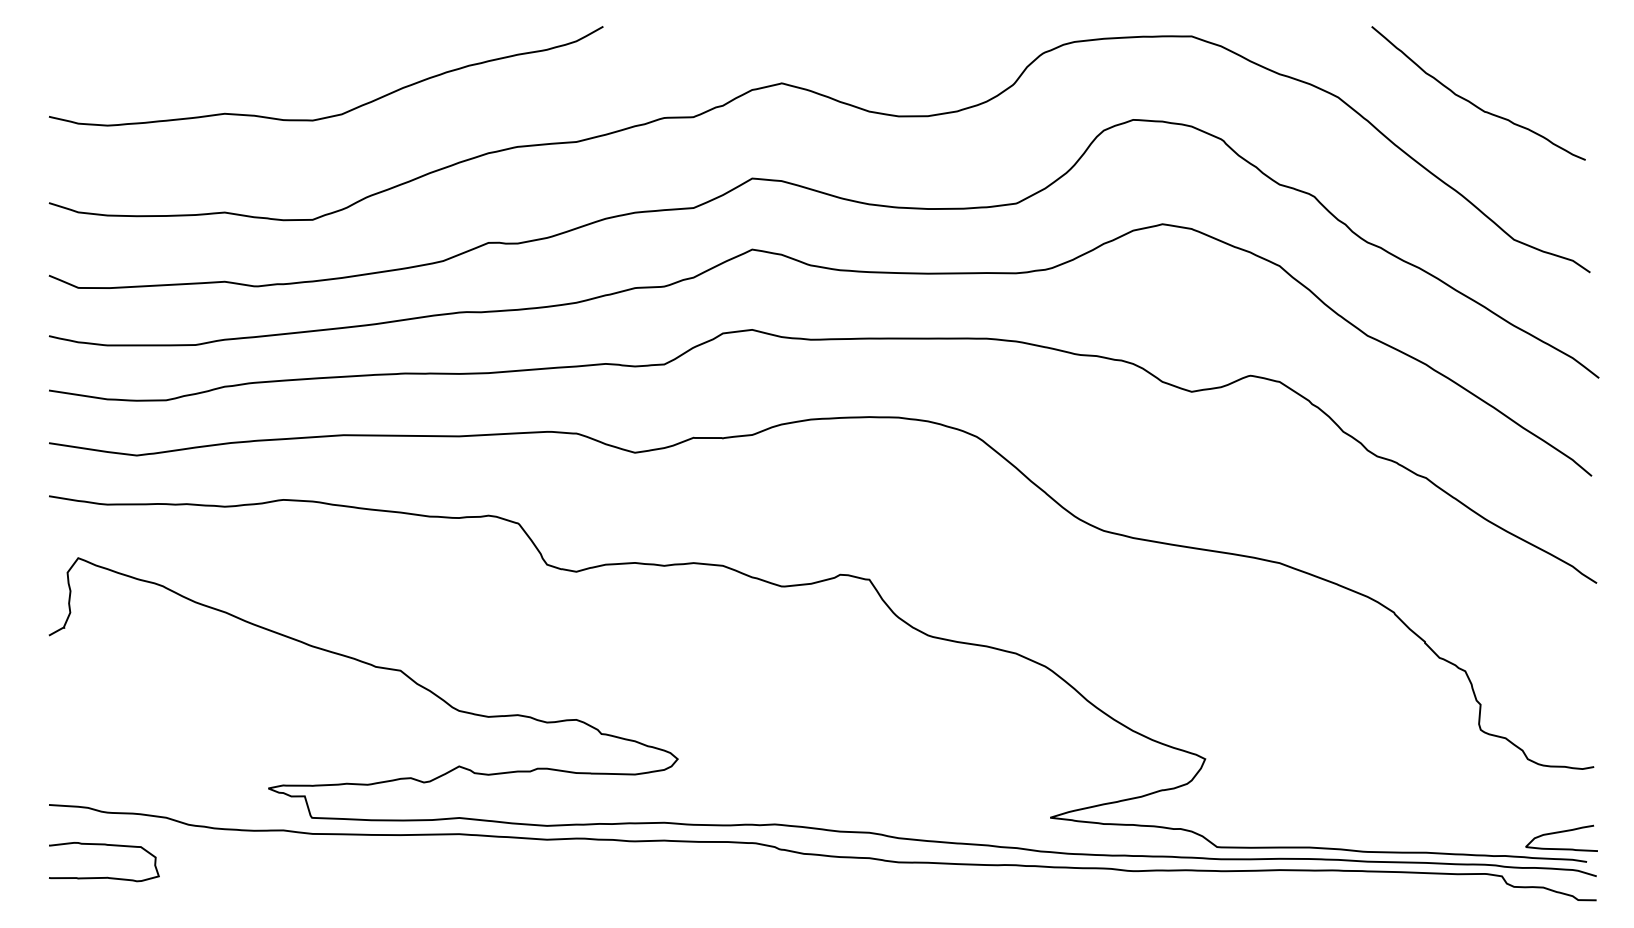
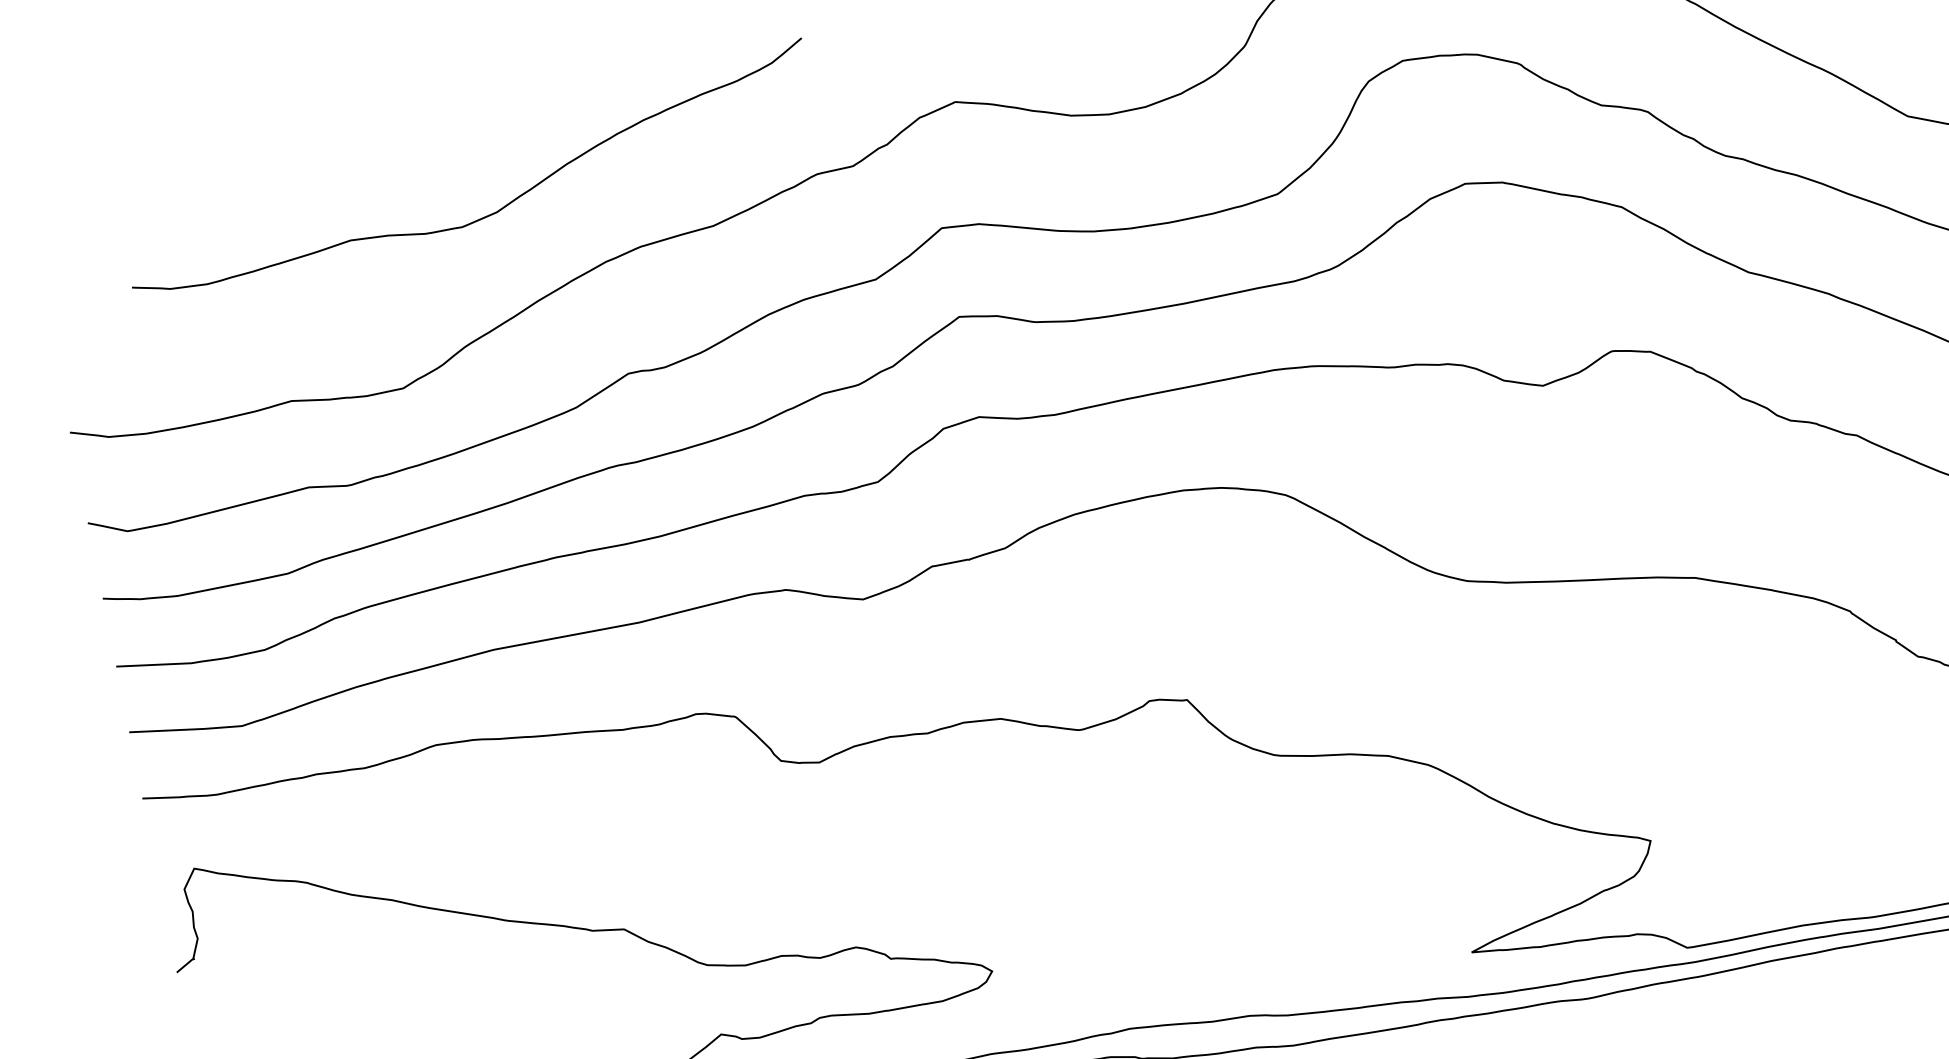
curve: (335, 114) -> (489, 213), moved

